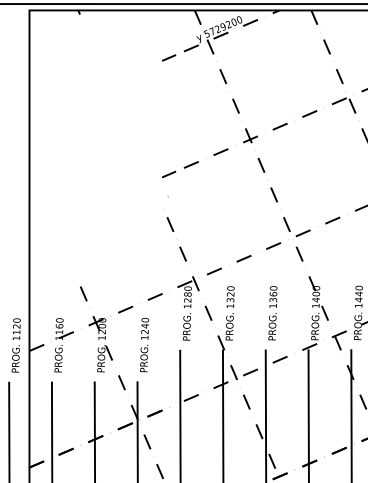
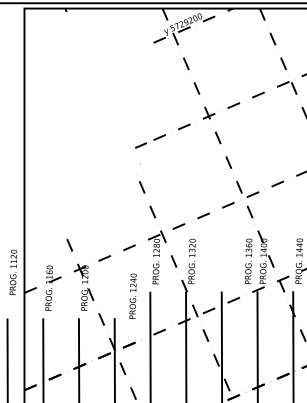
line: (169, 57) -> (141, 47), removed
text: (272, 313) -> (248, 261), moved
text: (15, 345) -> (12, 272), moved
text: (144, 345) -> (133, 296), moved

